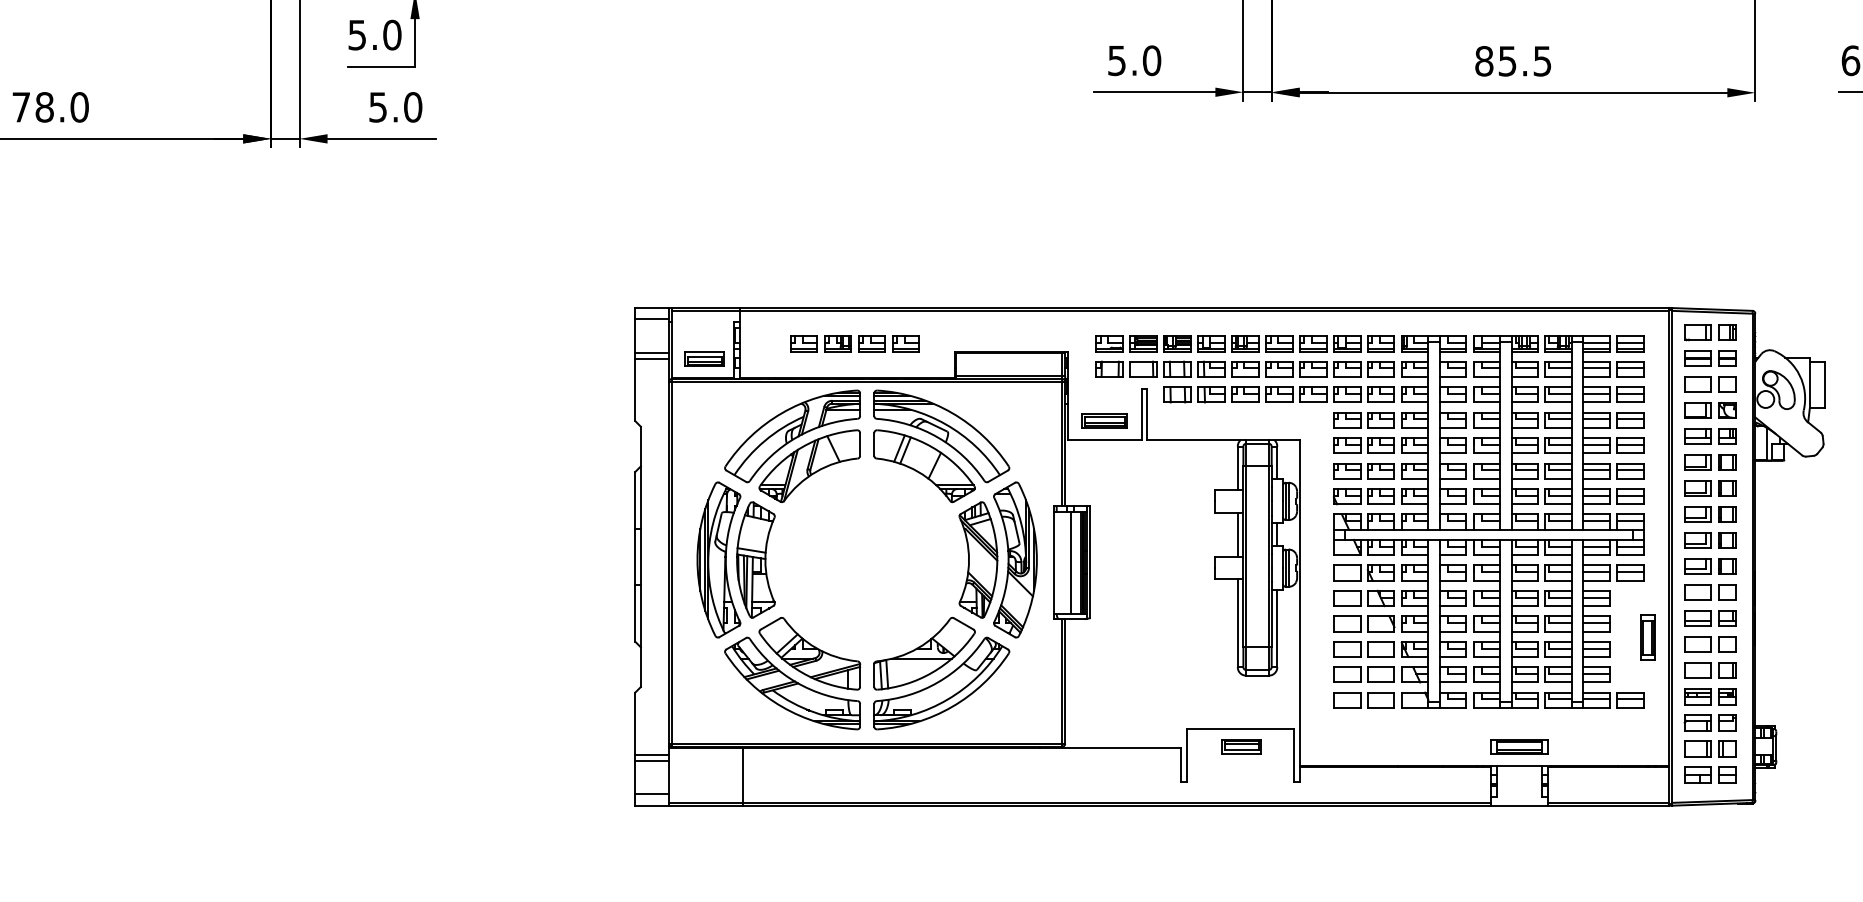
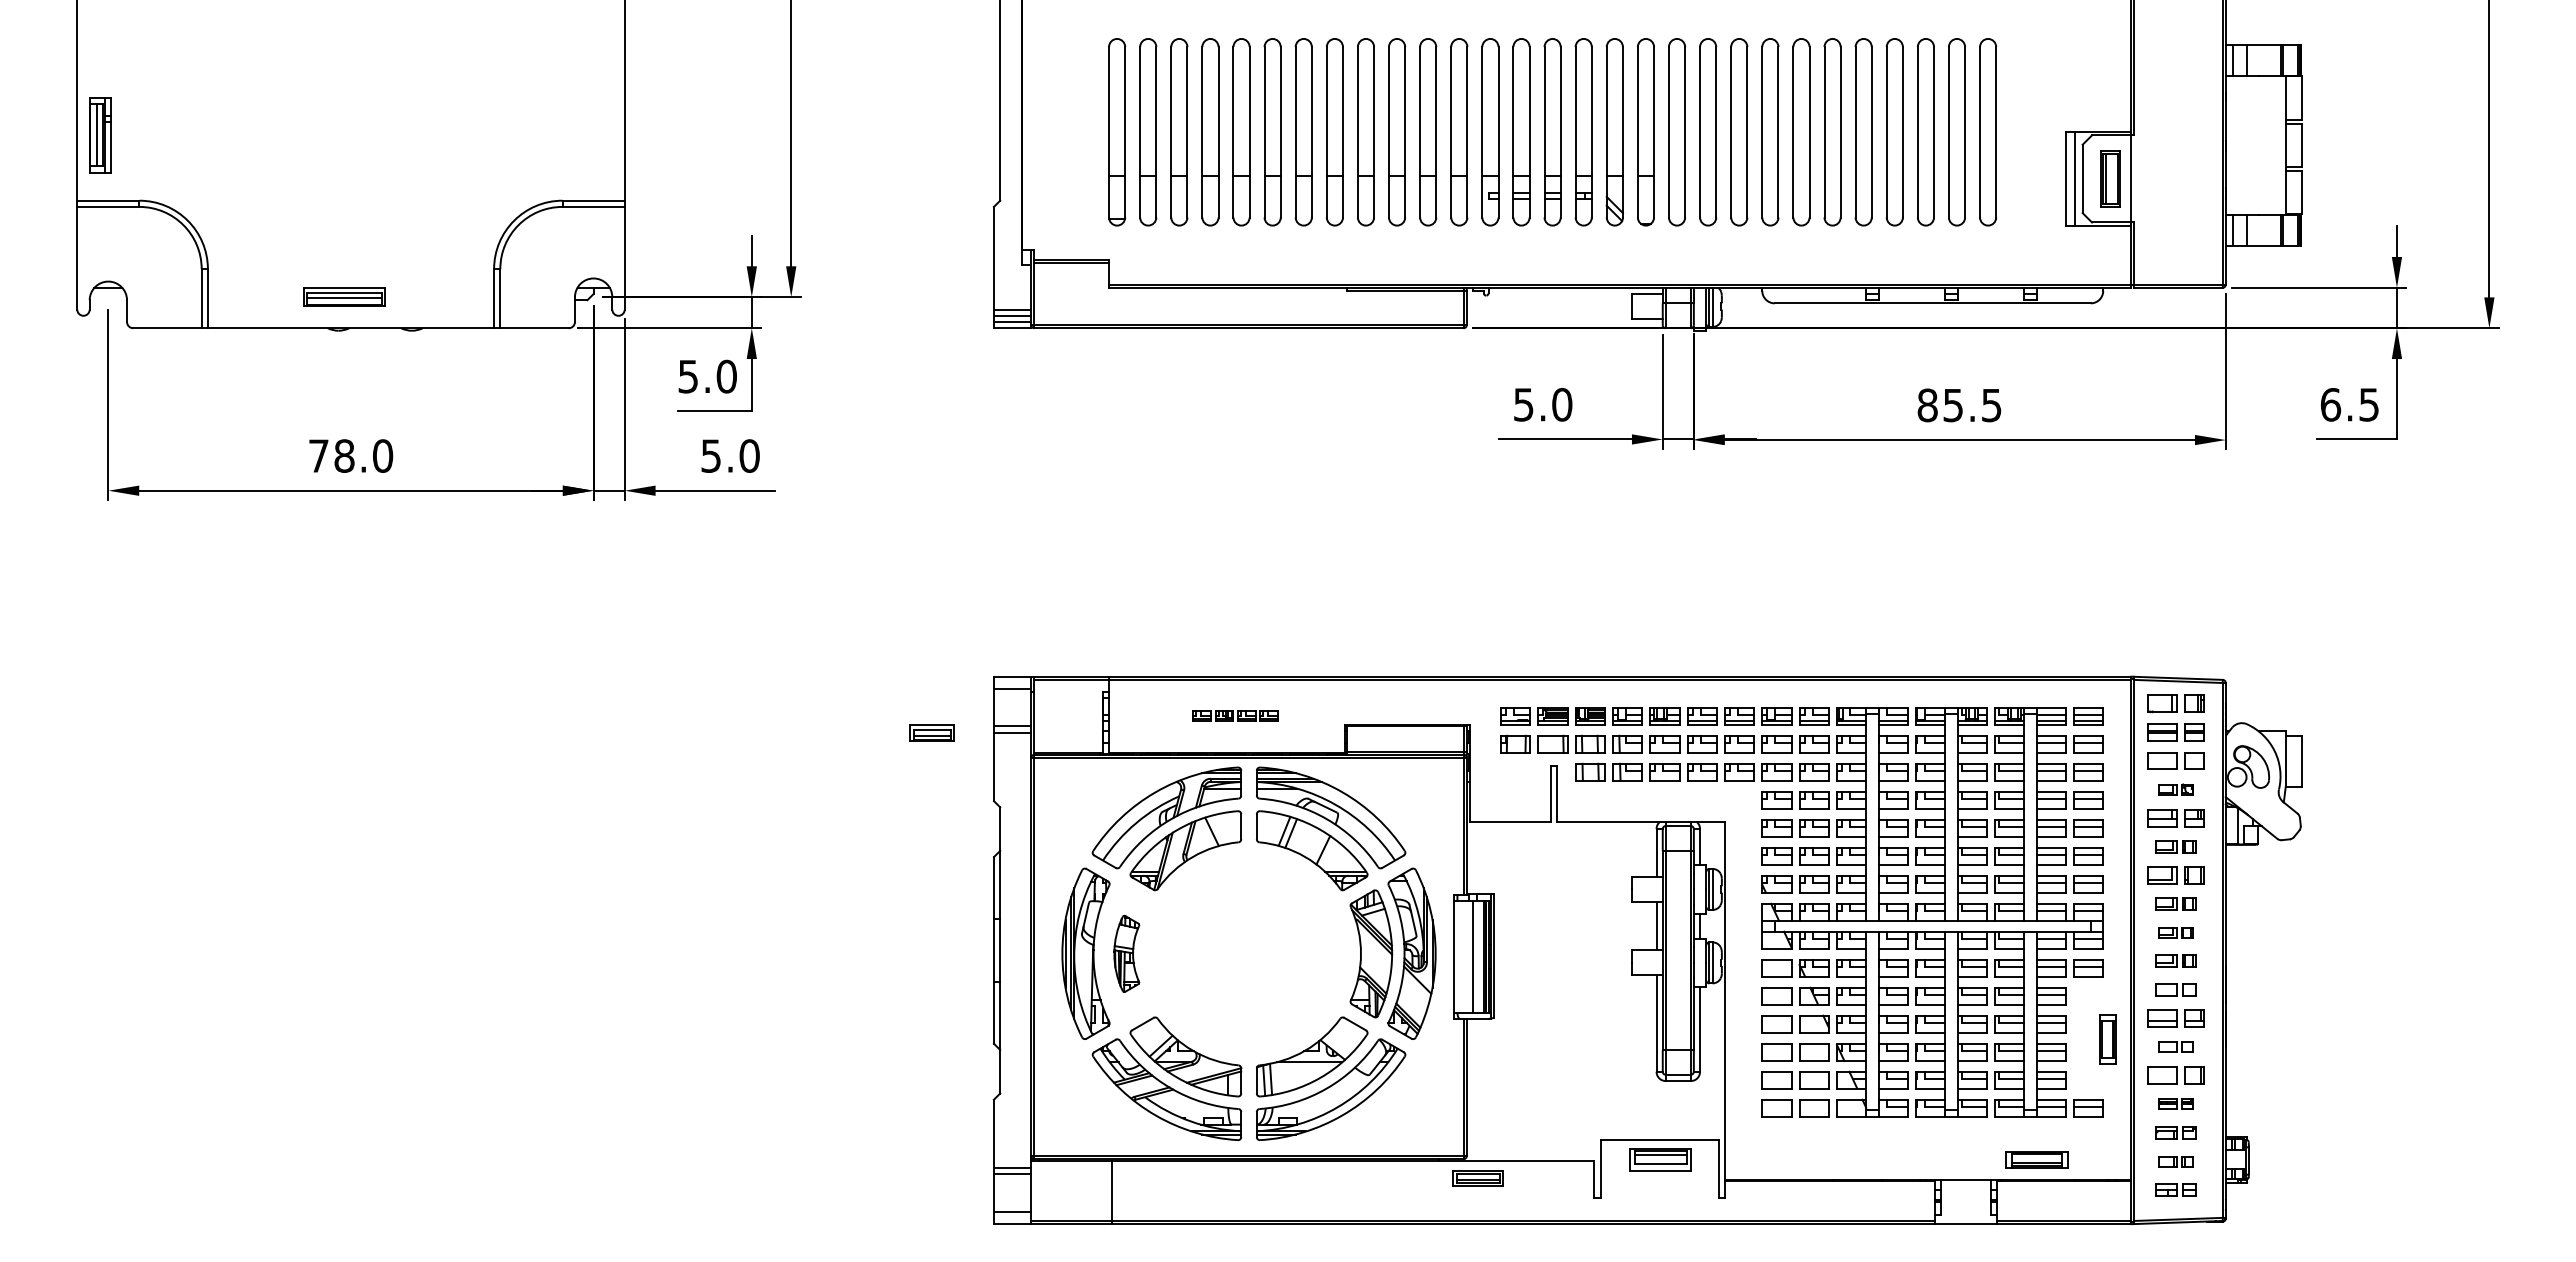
part: (854, 344) -> (1235, 716), size x0.6
part: (703, 358) -> (931, 732), moved
part: (1709, 410) -> (2175, 789), size x0.6
part: (1104, 421) -> (1477, 1178), moved
part: (1709, 462) -> (2175, 846), size x0.7
part: (1709, 514) -> (2175, 903), size x0.7
part: (1709, 540) -> (2175, 932), size x0.6
part: (755, 559) -> (1126, 953), size x0.6
part: (1709, 566) -> (2175, 961), size x0.7
part: (1709, 592) -> (2175, 989), size x0.7
part: (1709, 645) -> (2175, 1047), size x0.6
part: (1709, 696) -> (2175, 1104), size x0.6
part: (1709, 722) -> (2175, 1132), size x0.7
part: (1241, 746) -> (1660, 1159), size x1.4
part: (1518, 746) -> (2036, 1159), moved
part: (1709, 748) -> (2175, 1161), size x0.6
part: (1709, 775) -> (2175, 1190), size x0.7

